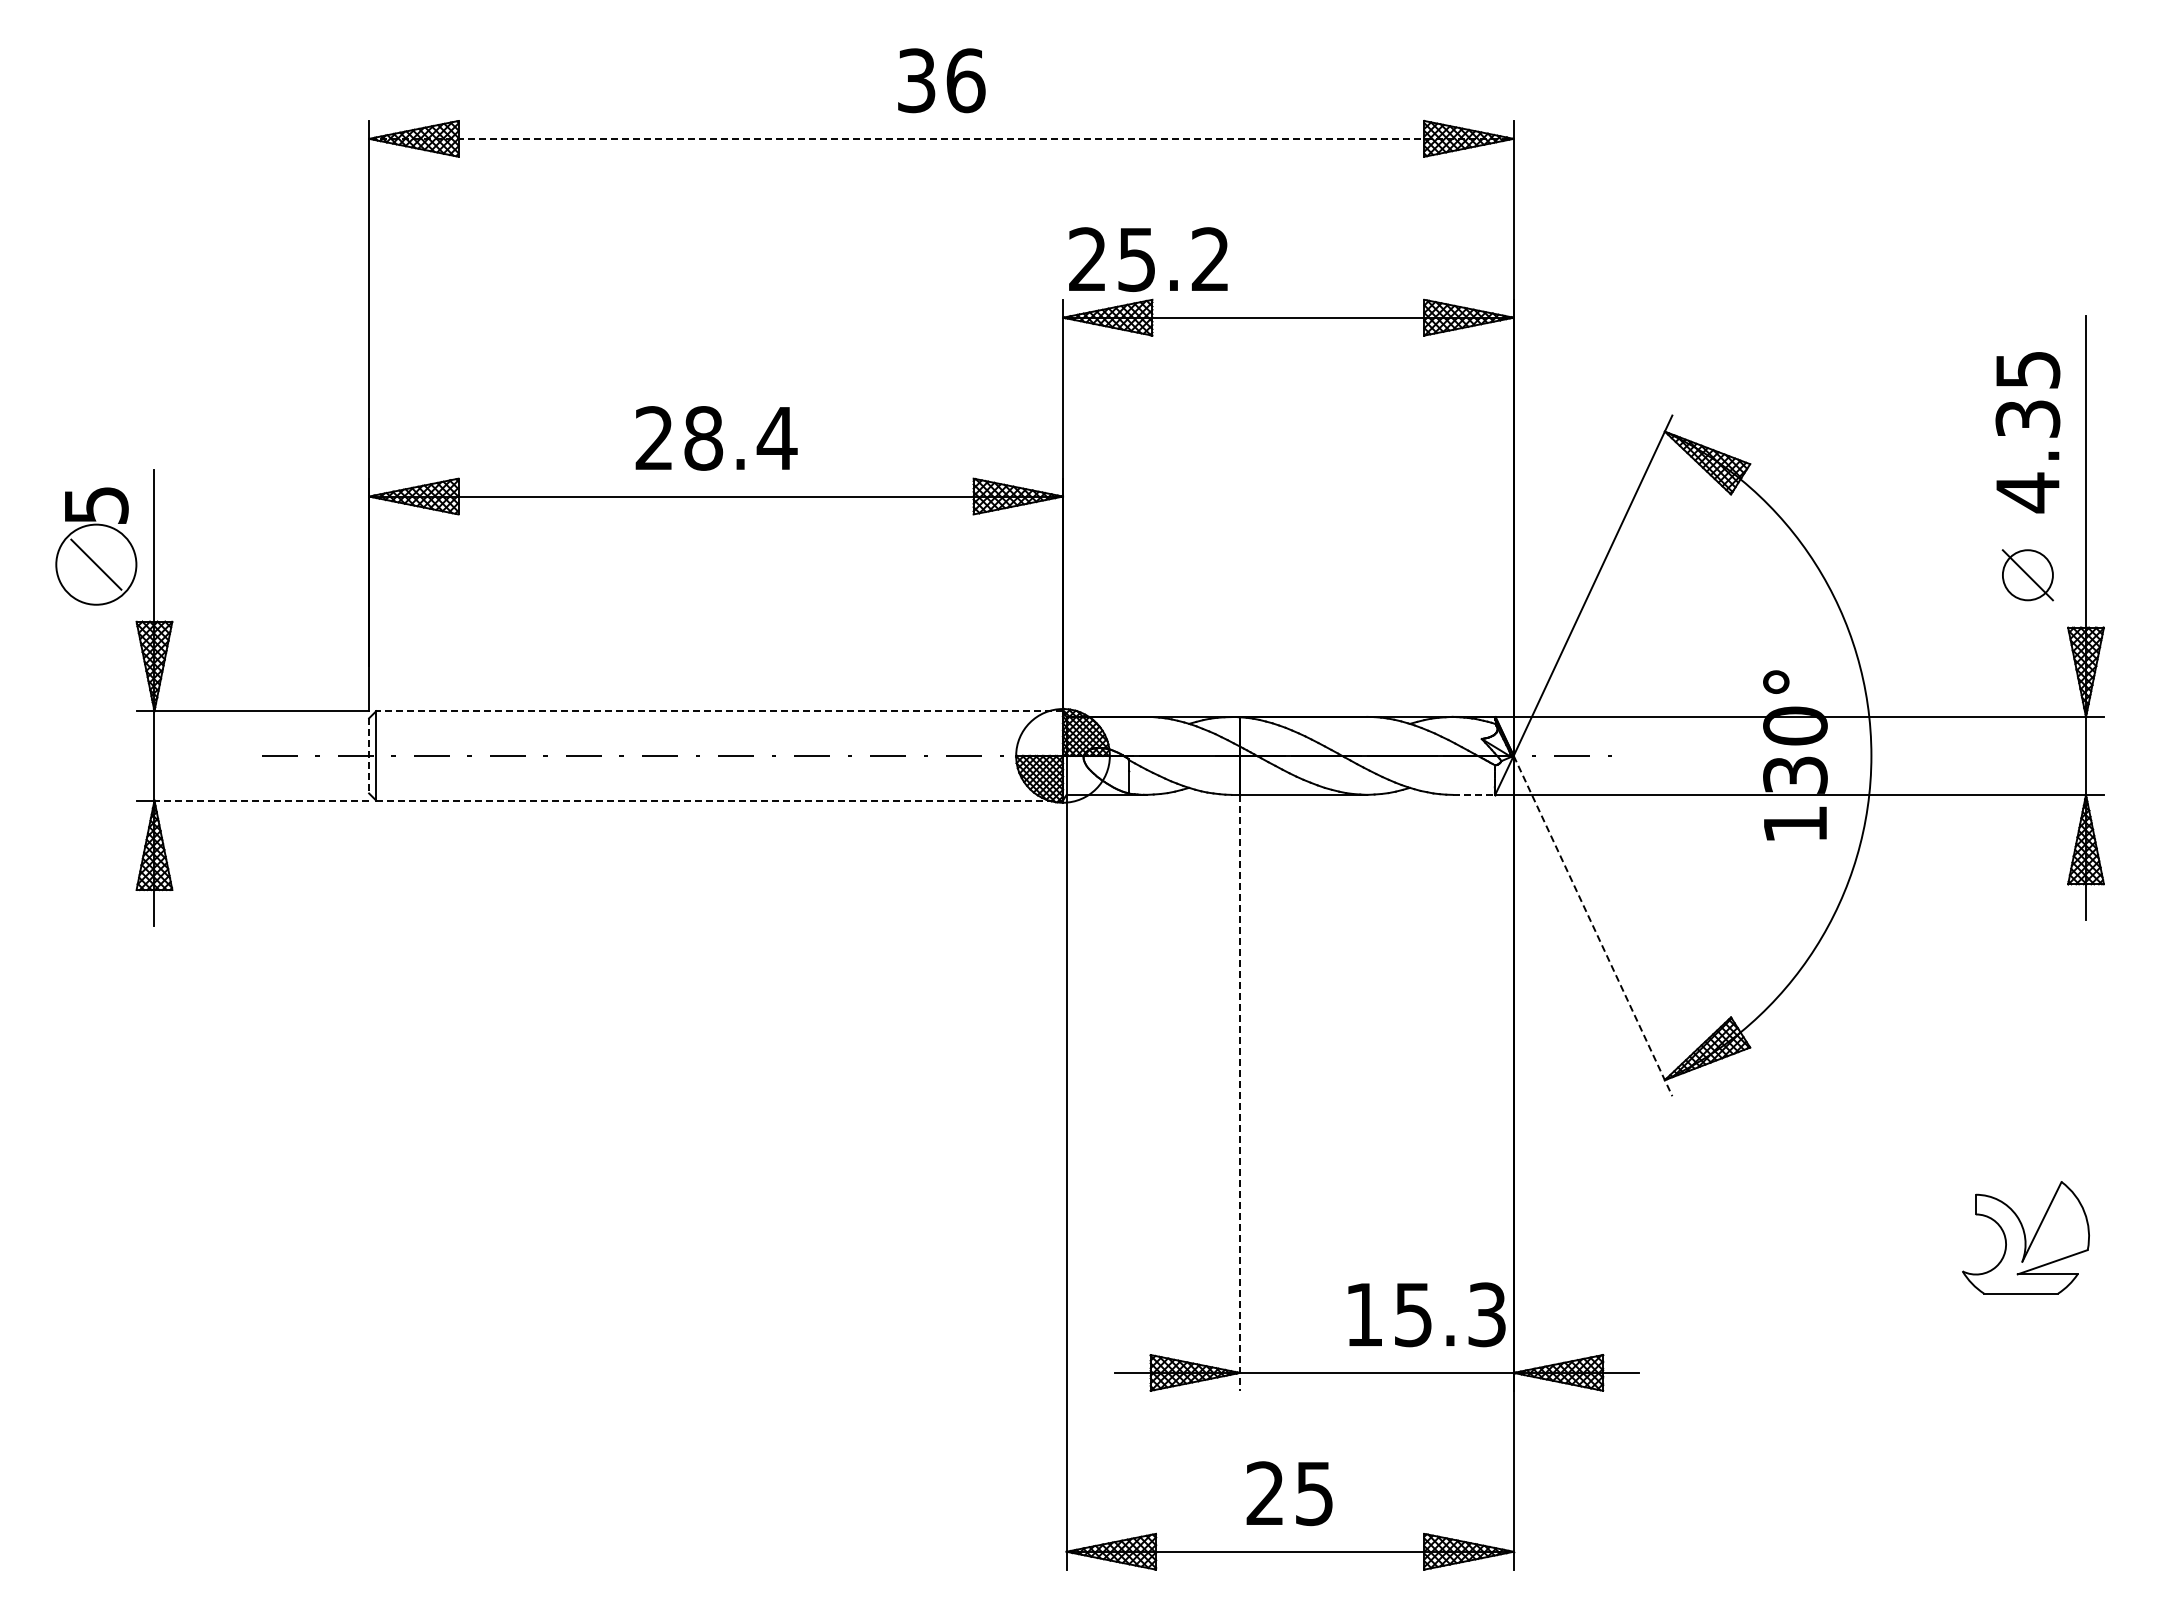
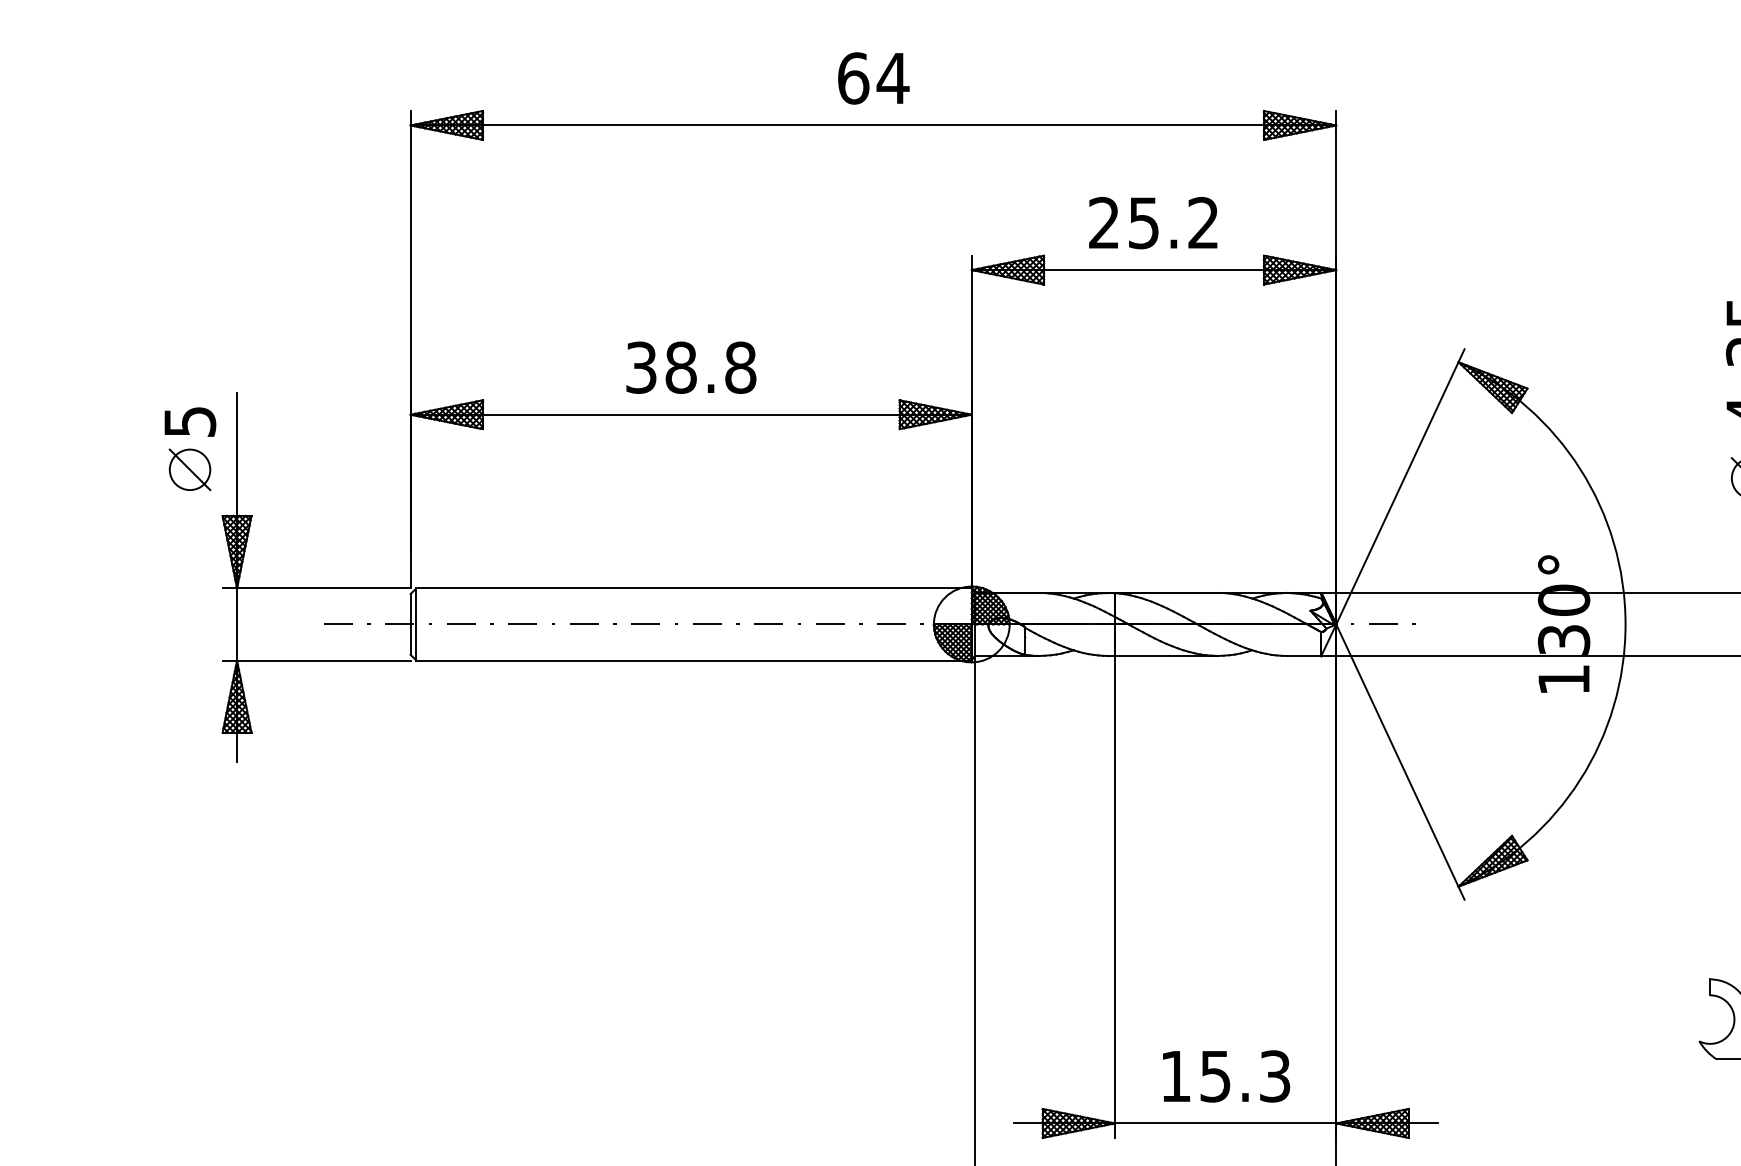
text: (941, 80) -> (873, 78), 36 -> 64
line: (941, 138) -> (873, 125), dashed -> solid
text: (1148, 259) -> (1153, 223), moved
text: (716, 438) -> (691, 367), 28.4 -> 38.8
circle: (96, 564) -> (190, 469), size x0.62
line: (719, 711) -> (693, 588), dashed -> solid
line: (369, 755) -> (410, 624), dashed -> solid
line: (1474, 794) -> (1304, 655), dashed -> solid
line: (261, 800) -> (323, 660), dashed -> solid
line: (720, 800) -> (694, 660), dashed -> solid
line: (1593, 926) -> (1400, 762), dashed -> solid
line: (1240, 1092) -> (1115, 896), dashed -> solid
text: (1426, 1314) -> (1226, 1076), moved

